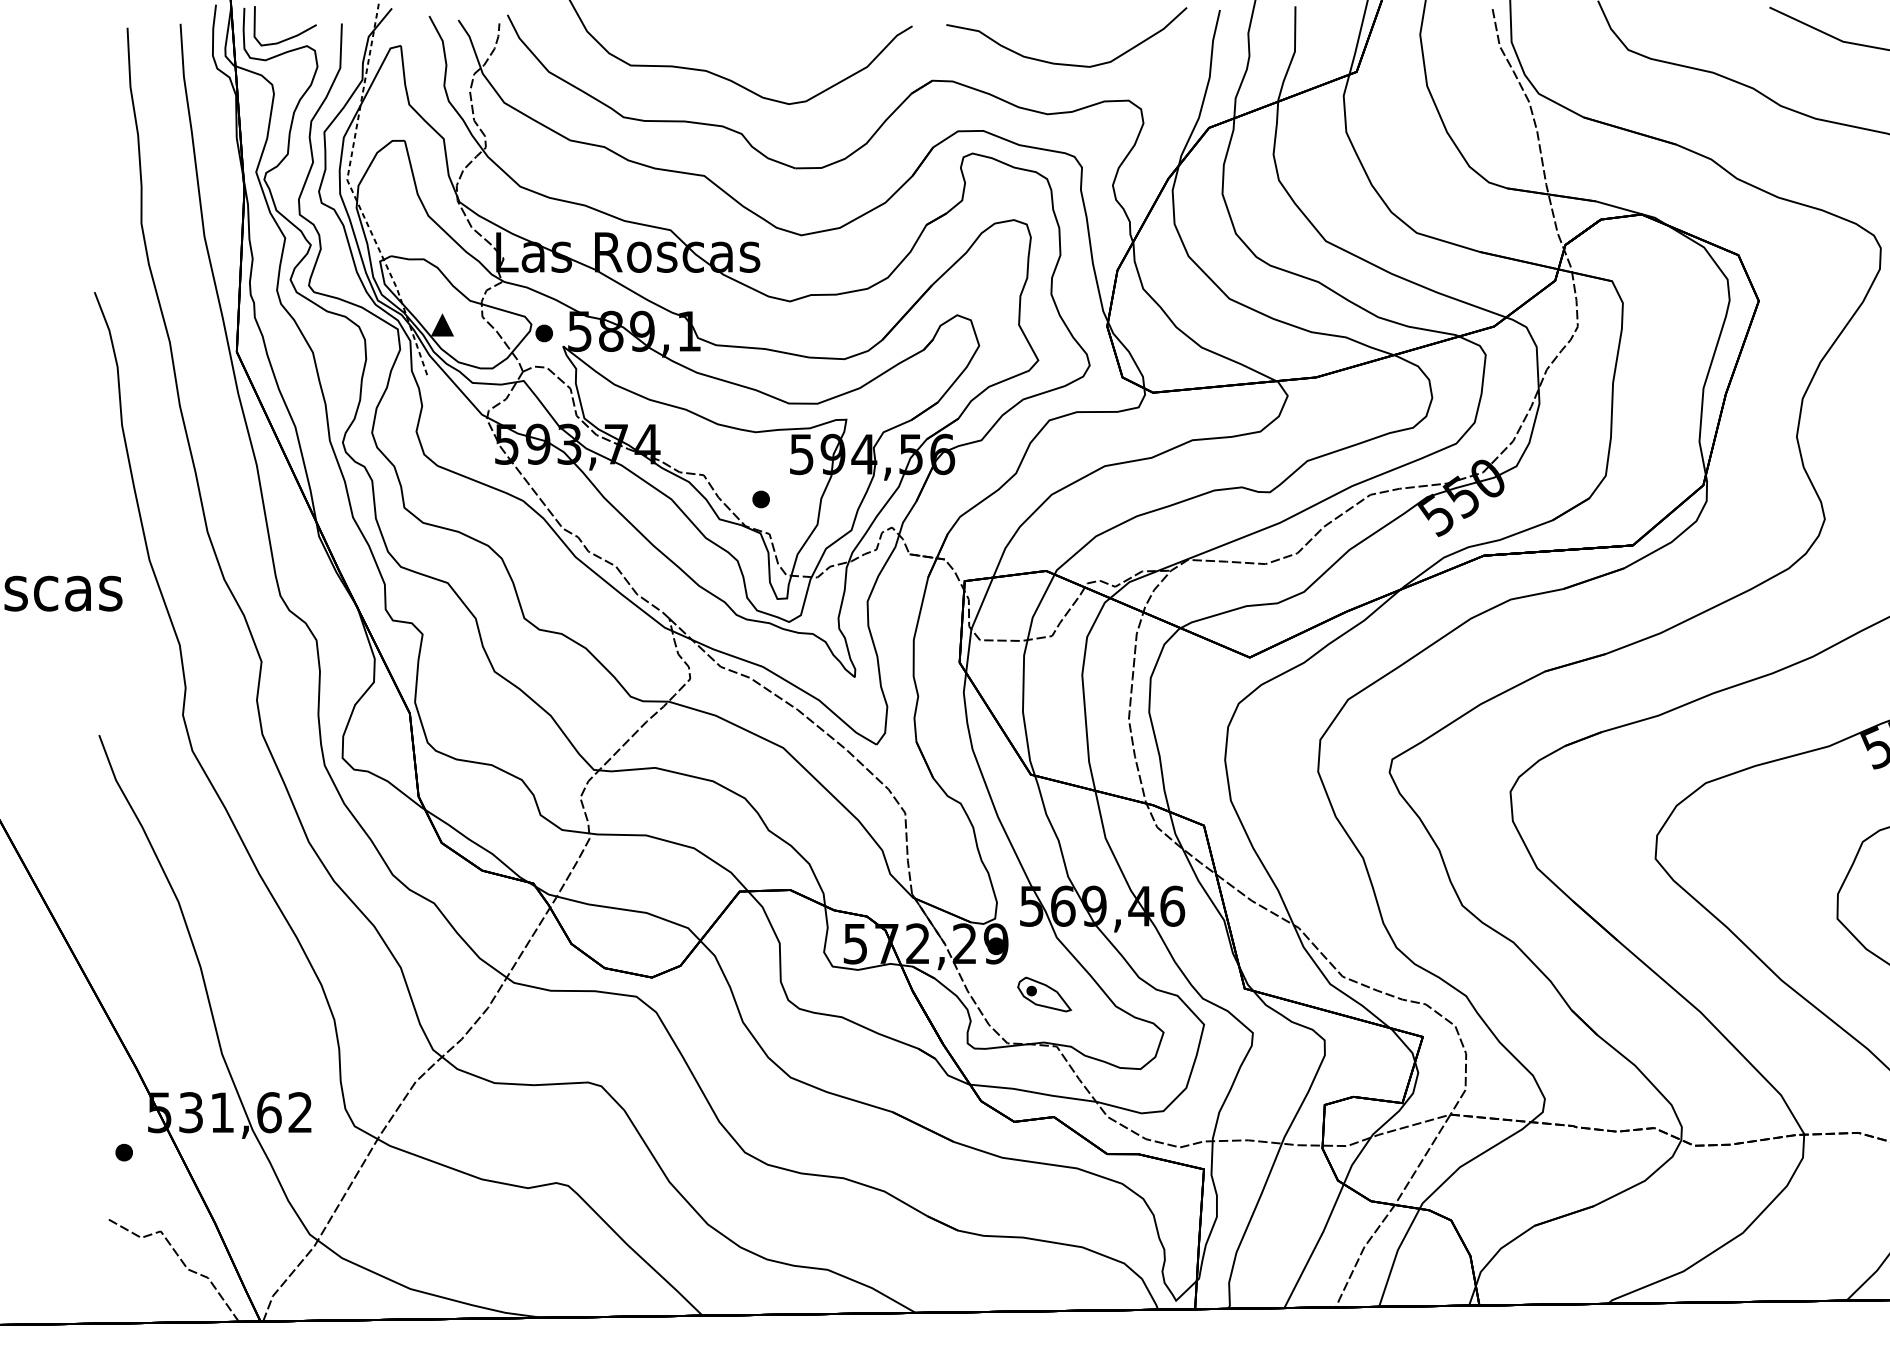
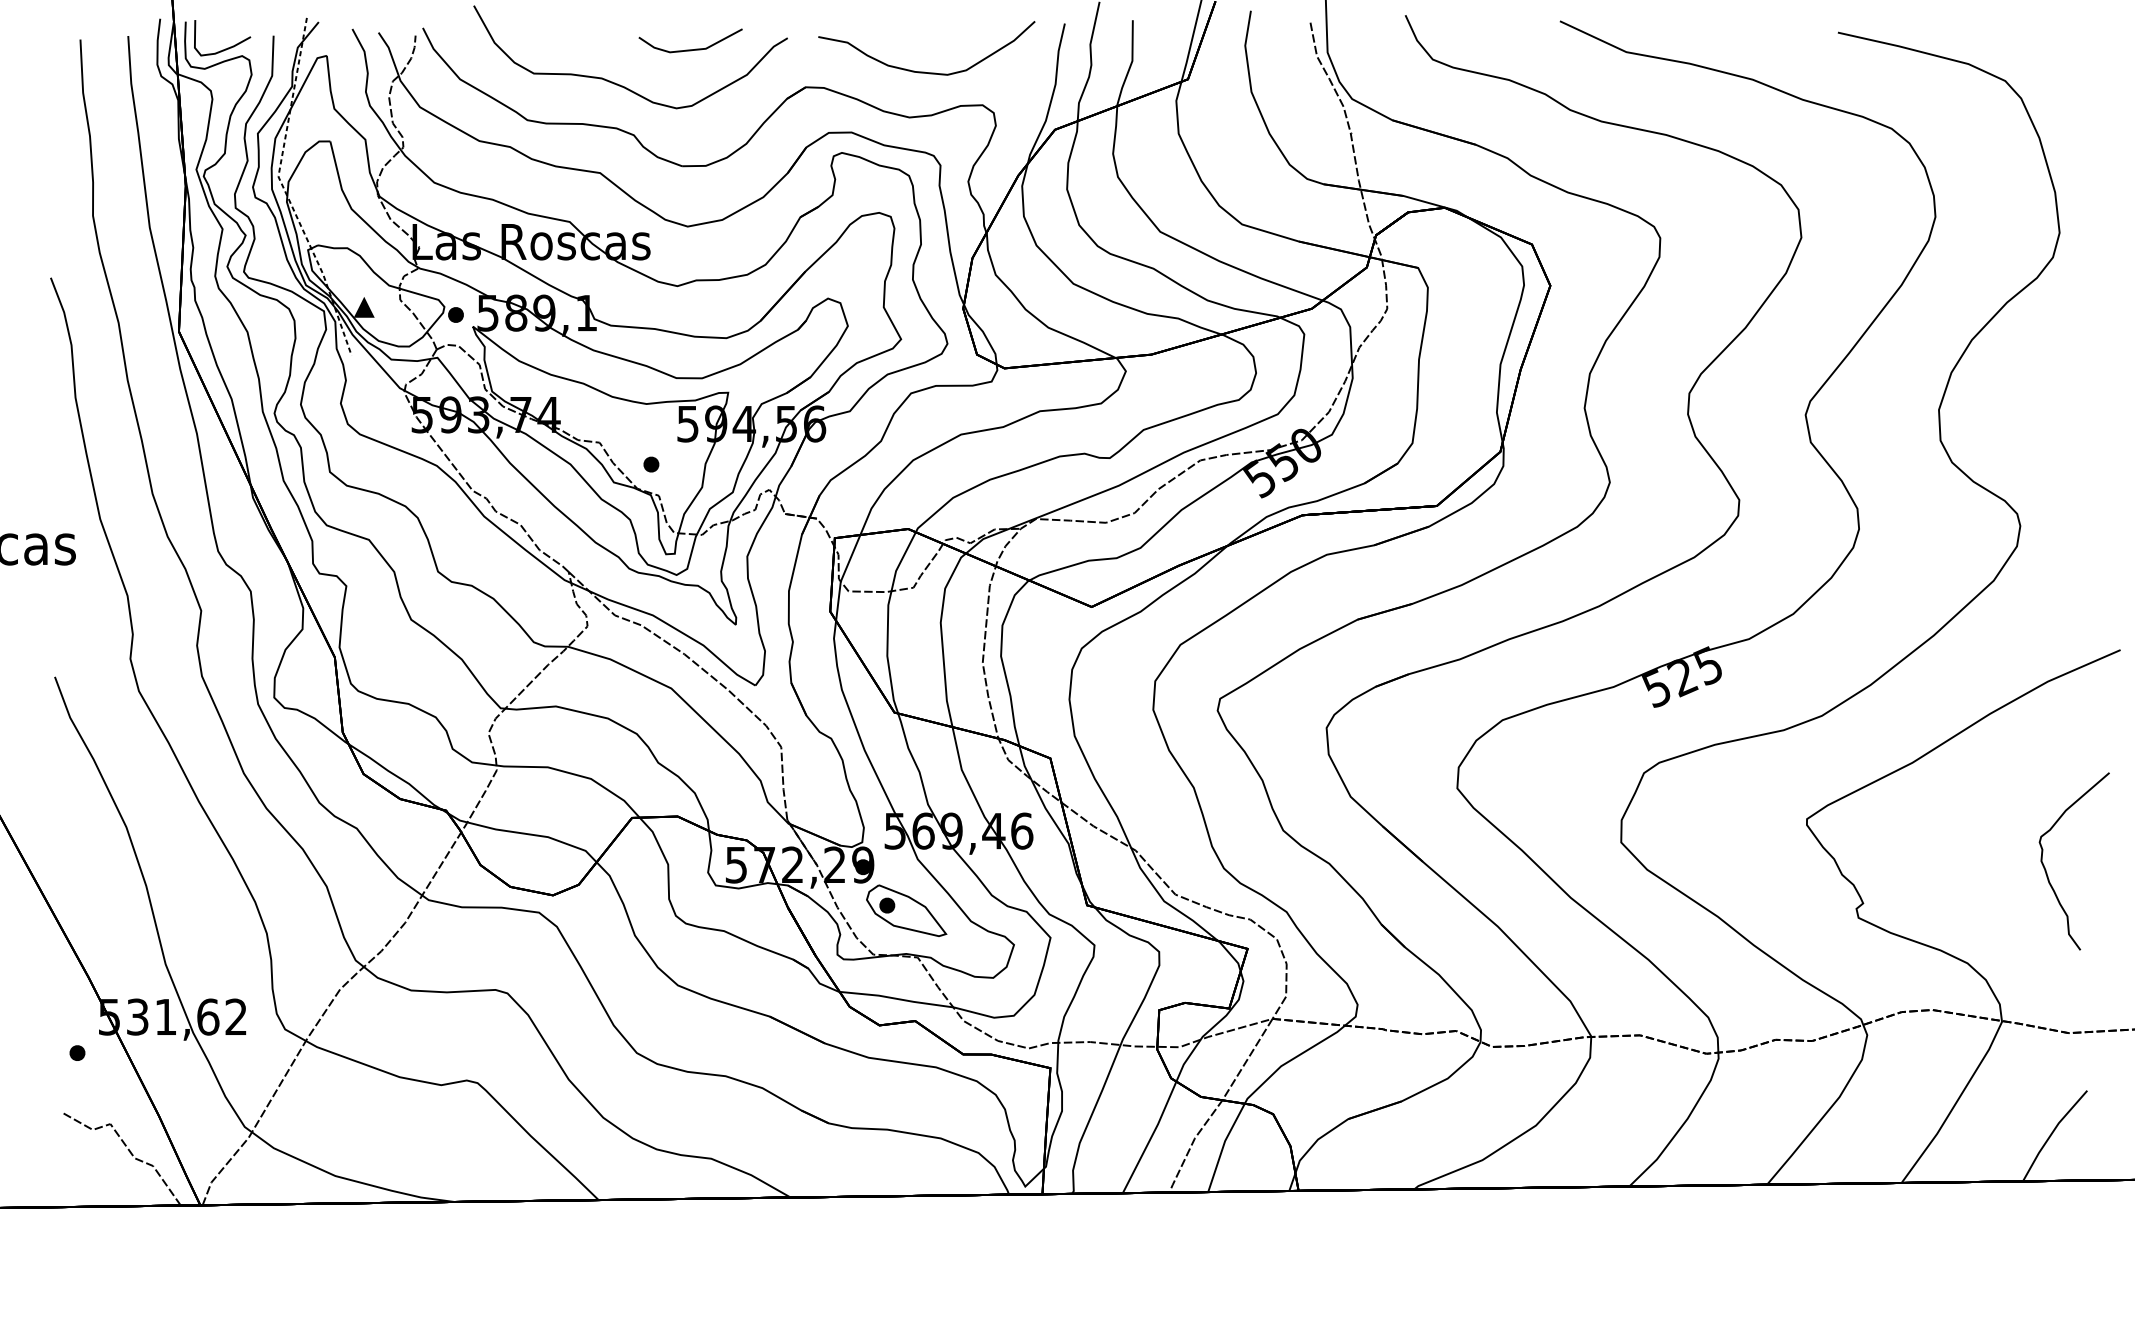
line: (804, 38) -> (690, 49), added
part: (1044, 994) -> (906, 910), size x1.67

